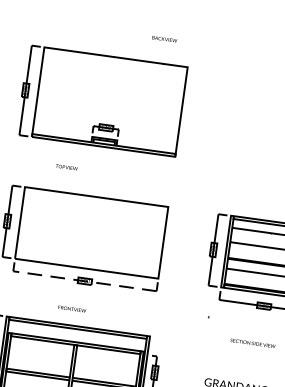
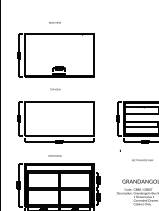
text: (163, 38) -> (54, 22), moved
text: (67, 167) -> (55, 89), moved
line: (83, 282) -> (58, 142), dashed -> solid

